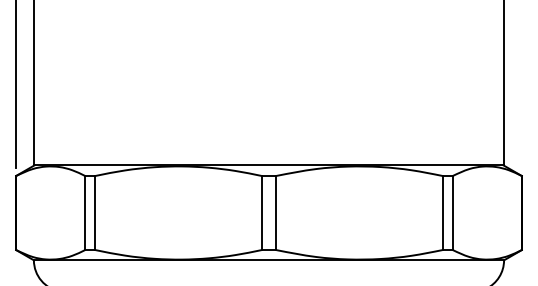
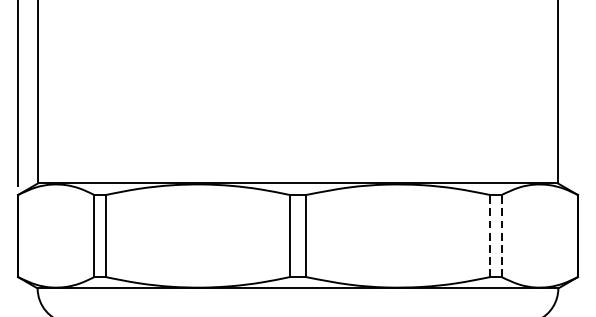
line: (442, 212) -> (490, 235), solid -> dashed
line: (452, 212) -> (501, 235), solid -> dashed

